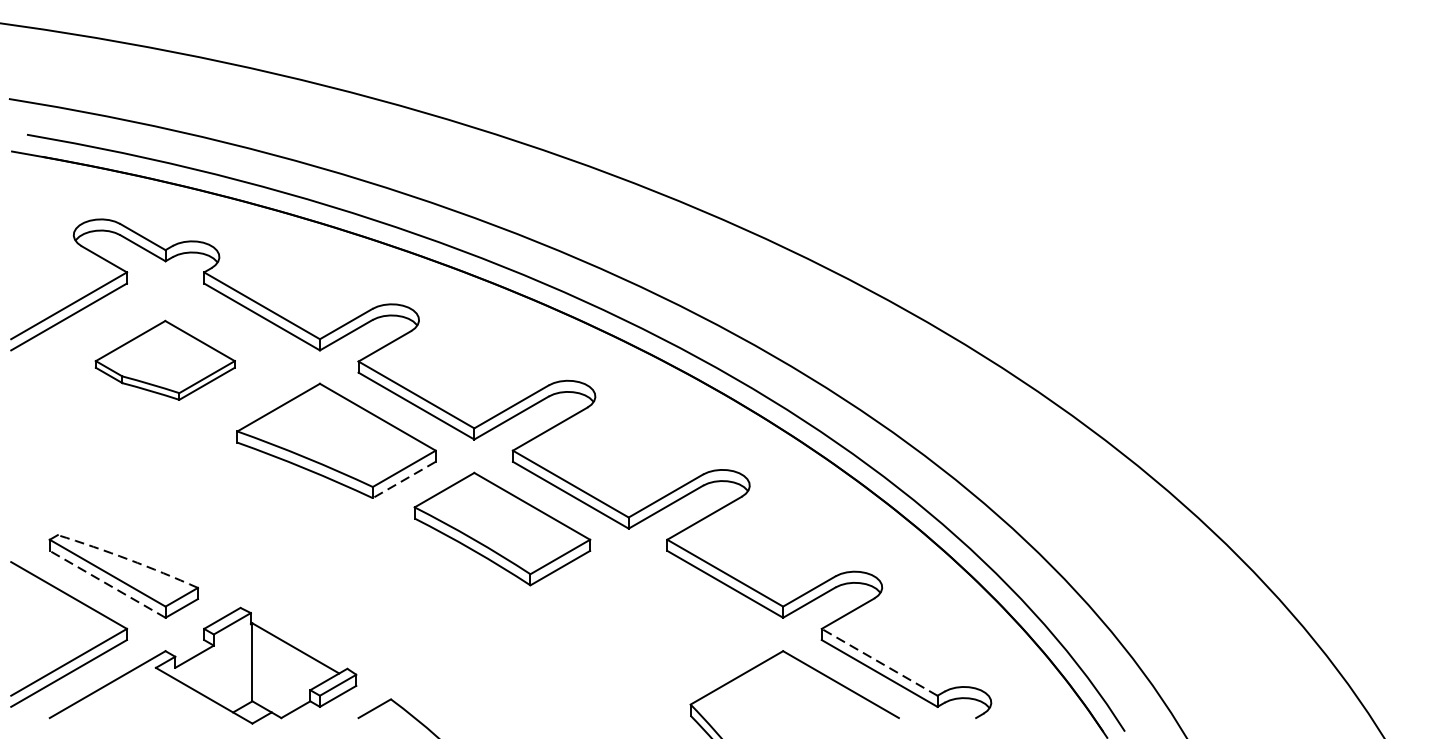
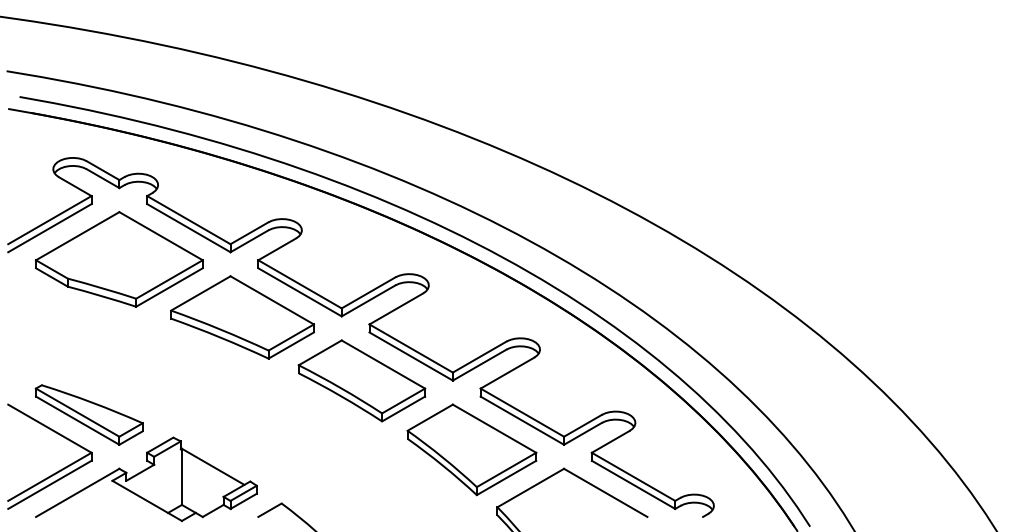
part: (164, 360) -> (118, 259), size x1.67
line: (403, 479) -> (290, 345), dashed -> solid
arc: (128, 559) -> (92, 402), dashed -> solid
line: (107, 584) -> (77, 420), dashed -> solid
part: (654, 624) -> (471, 449), added
line: (879, 661) -> (633, 476), dashed -> solid

